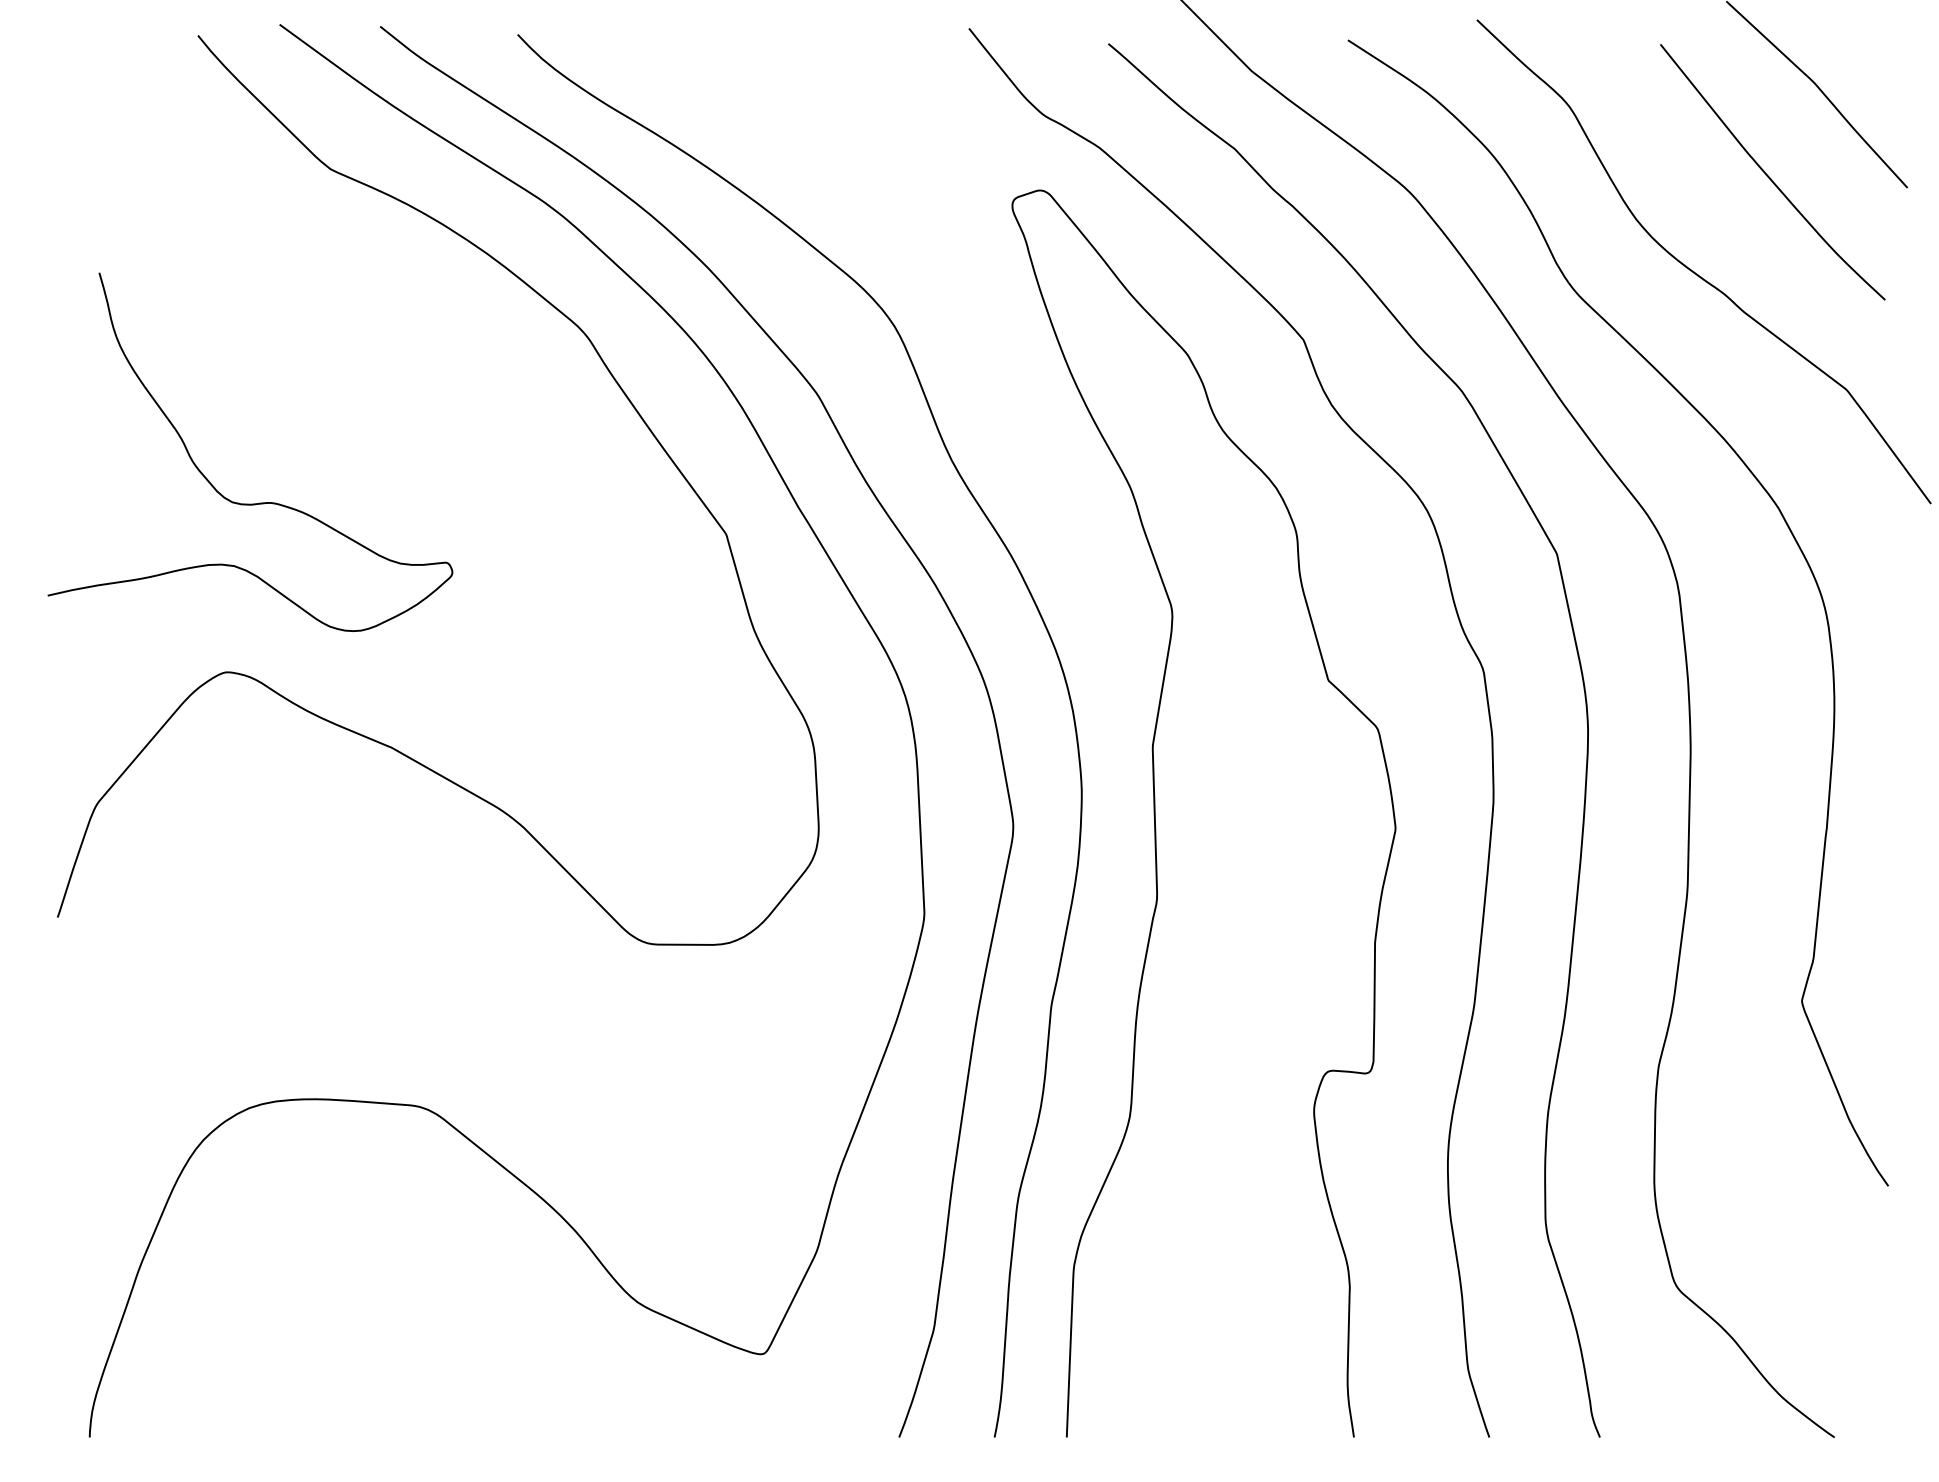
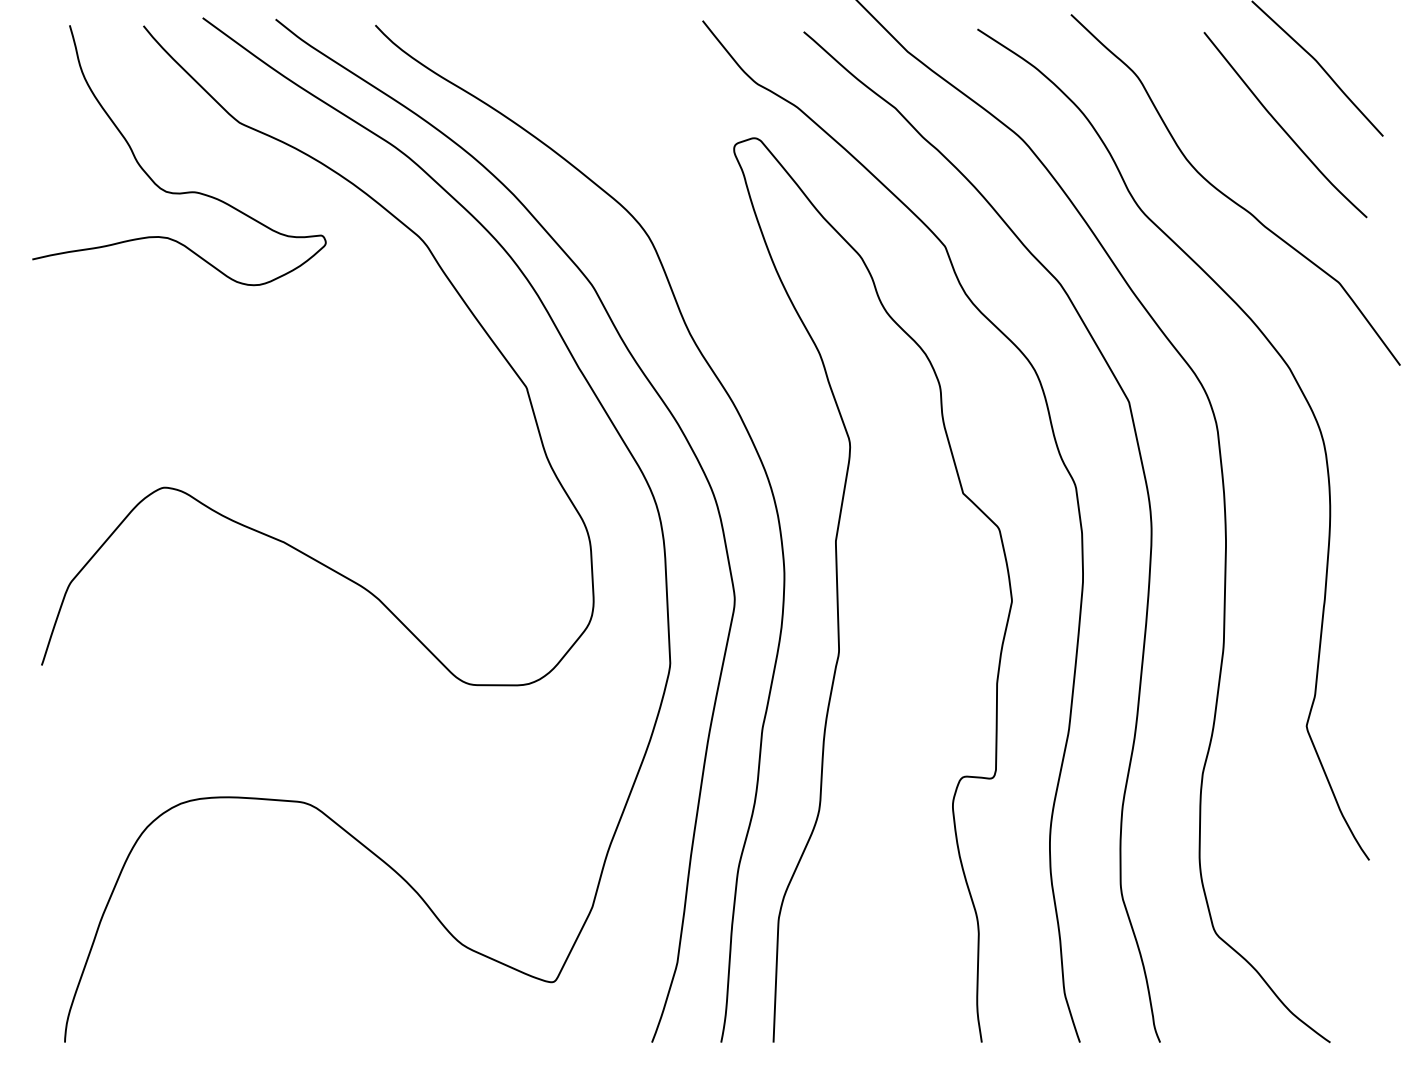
curve: (214, 486) -> (153, 180), moved

